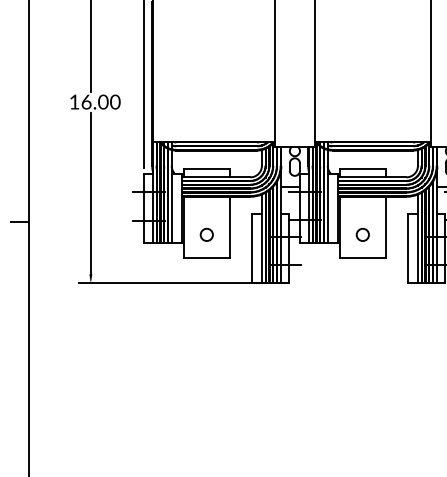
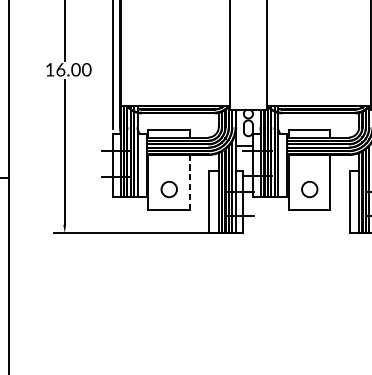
line: (229, 227) -> (189, 182), solid -> dashed
circle: (206, 234) -> (168, 188), size x1.4
circle: (362, 234) -> (309, 188), size x1.4

